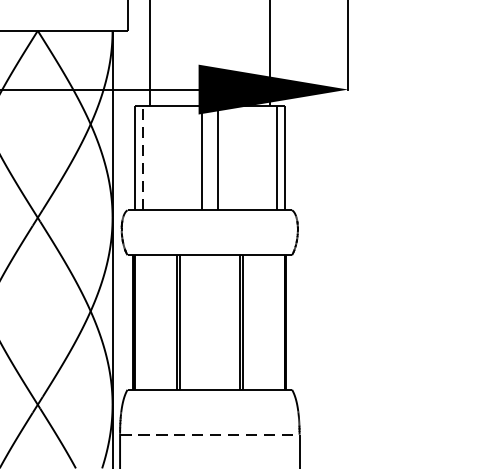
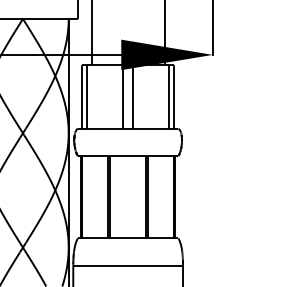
line: (143, 157) -> (87, 96), dashed -> solid
line: (210, 434) -> (128, 265), dashed -> solid

